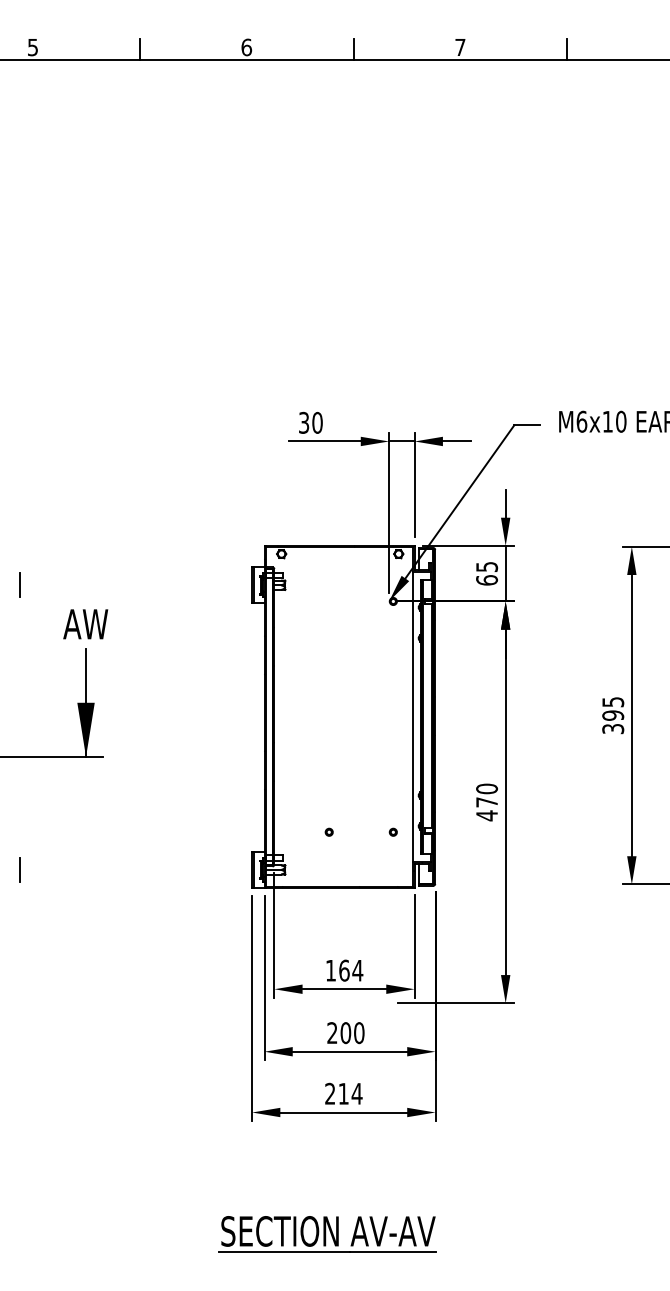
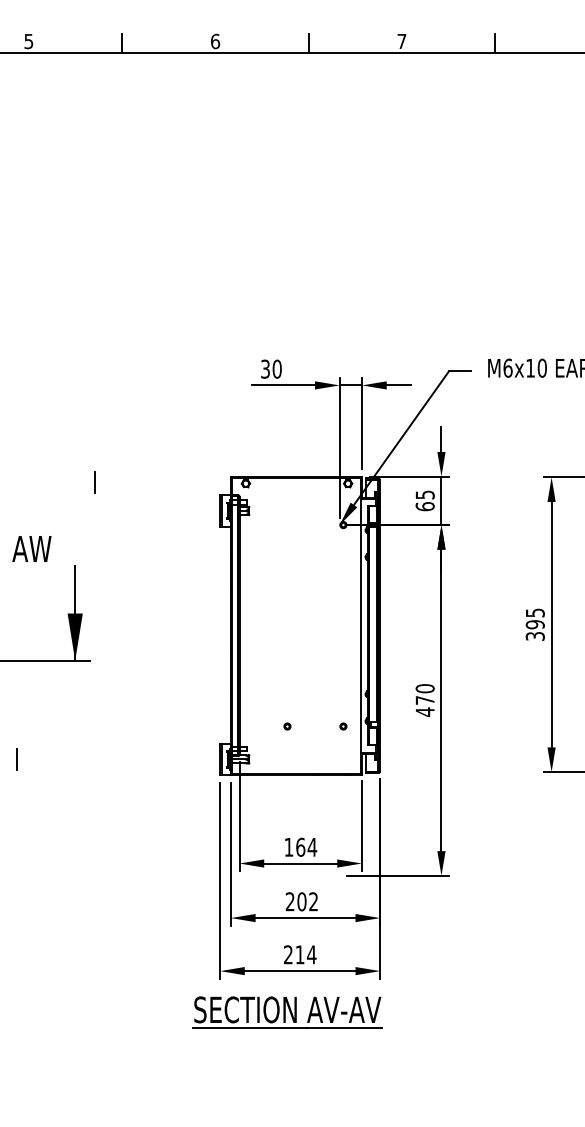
line: (18, 584) -> (94, 482), moved
text: (85, 623) -> (31, 548), moved
text: (359, 1032) -> (313, 901), 200 -> 202
part: (328, 1234) -> (287, 1012), moved

